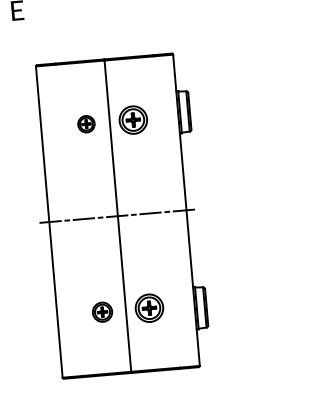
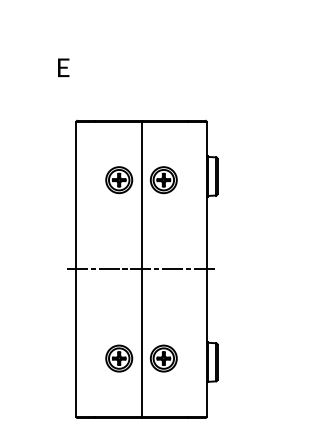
part: (86, 124) -> (119, 180), size x1.67
part: (102, 312) -> (119, 358), size x1.43

